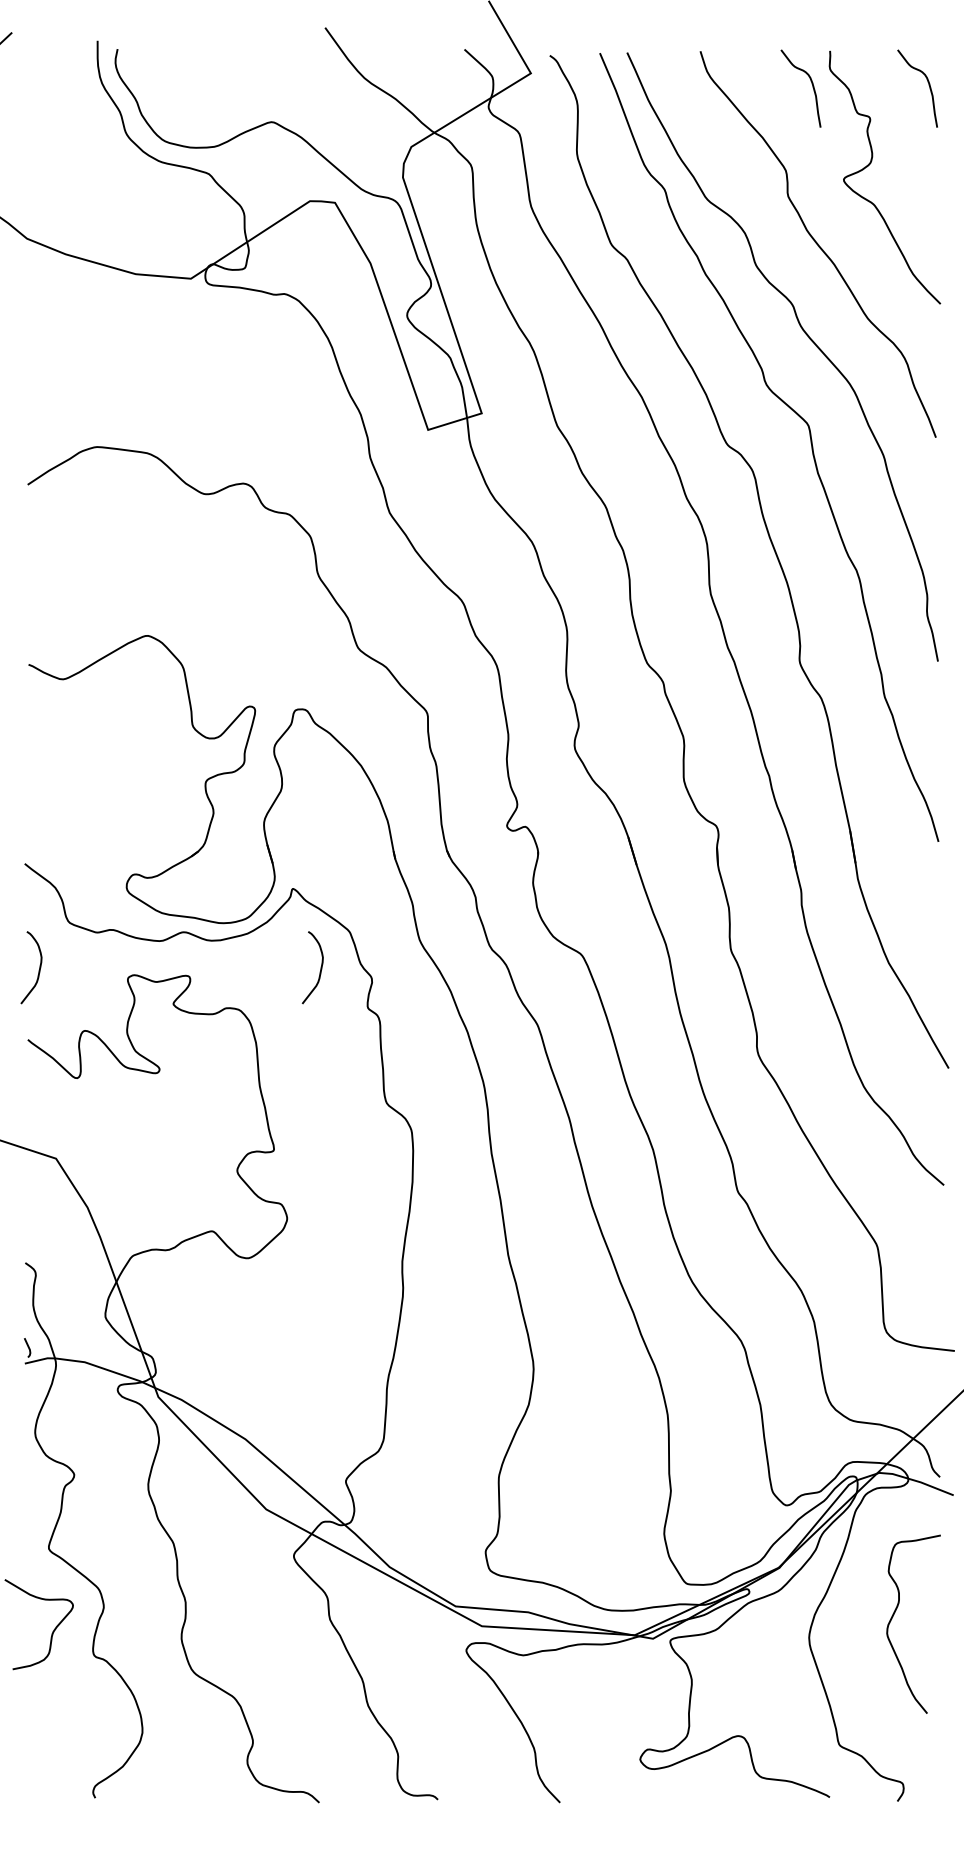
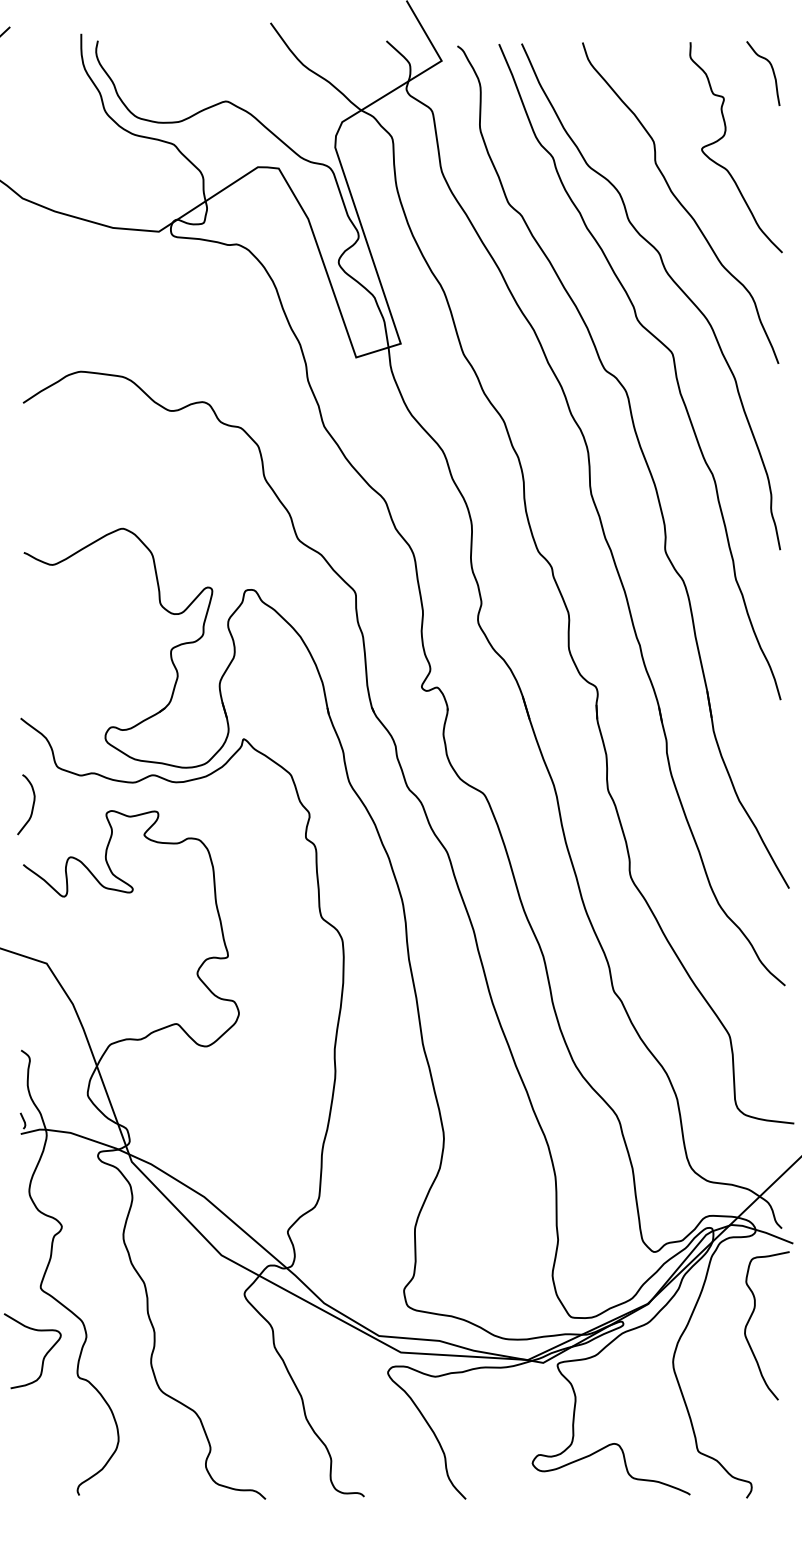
curve: (812, 87) -> (675, 72), removed
curve: (320, 967) -> (266, 804), removed
curve: (894, 1614) -> (751, 1317), moved

